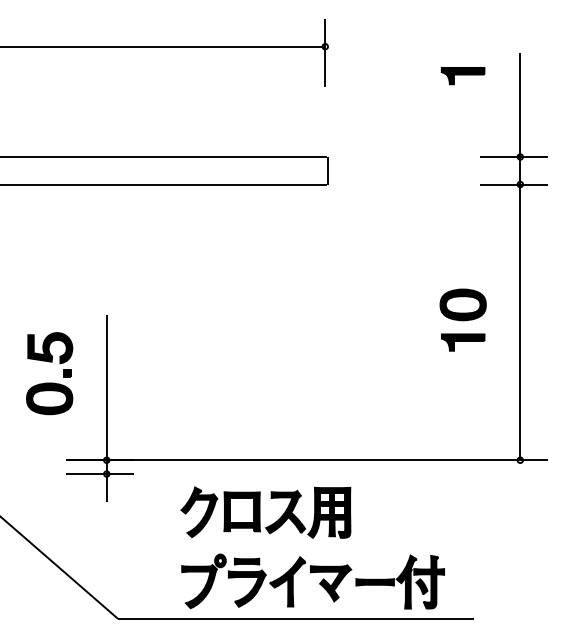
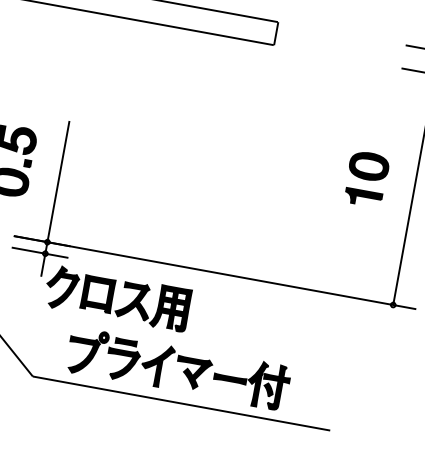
part: (265, 512) -> (117, 298), moved
part: (319, 583) -> (183, 371), moved

